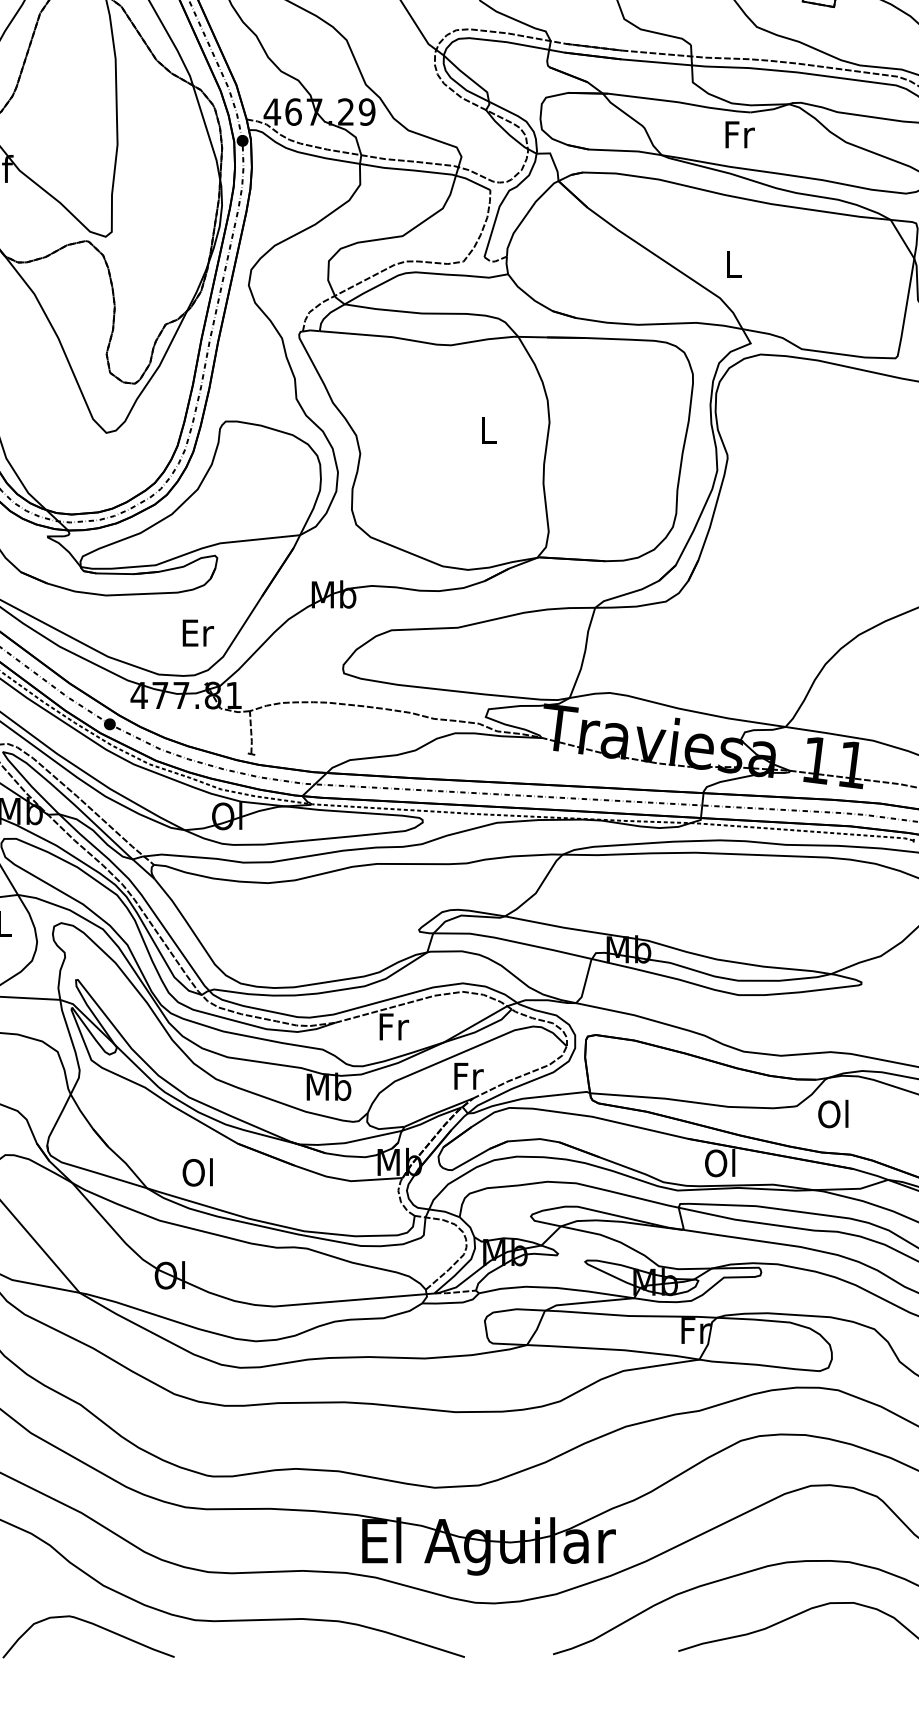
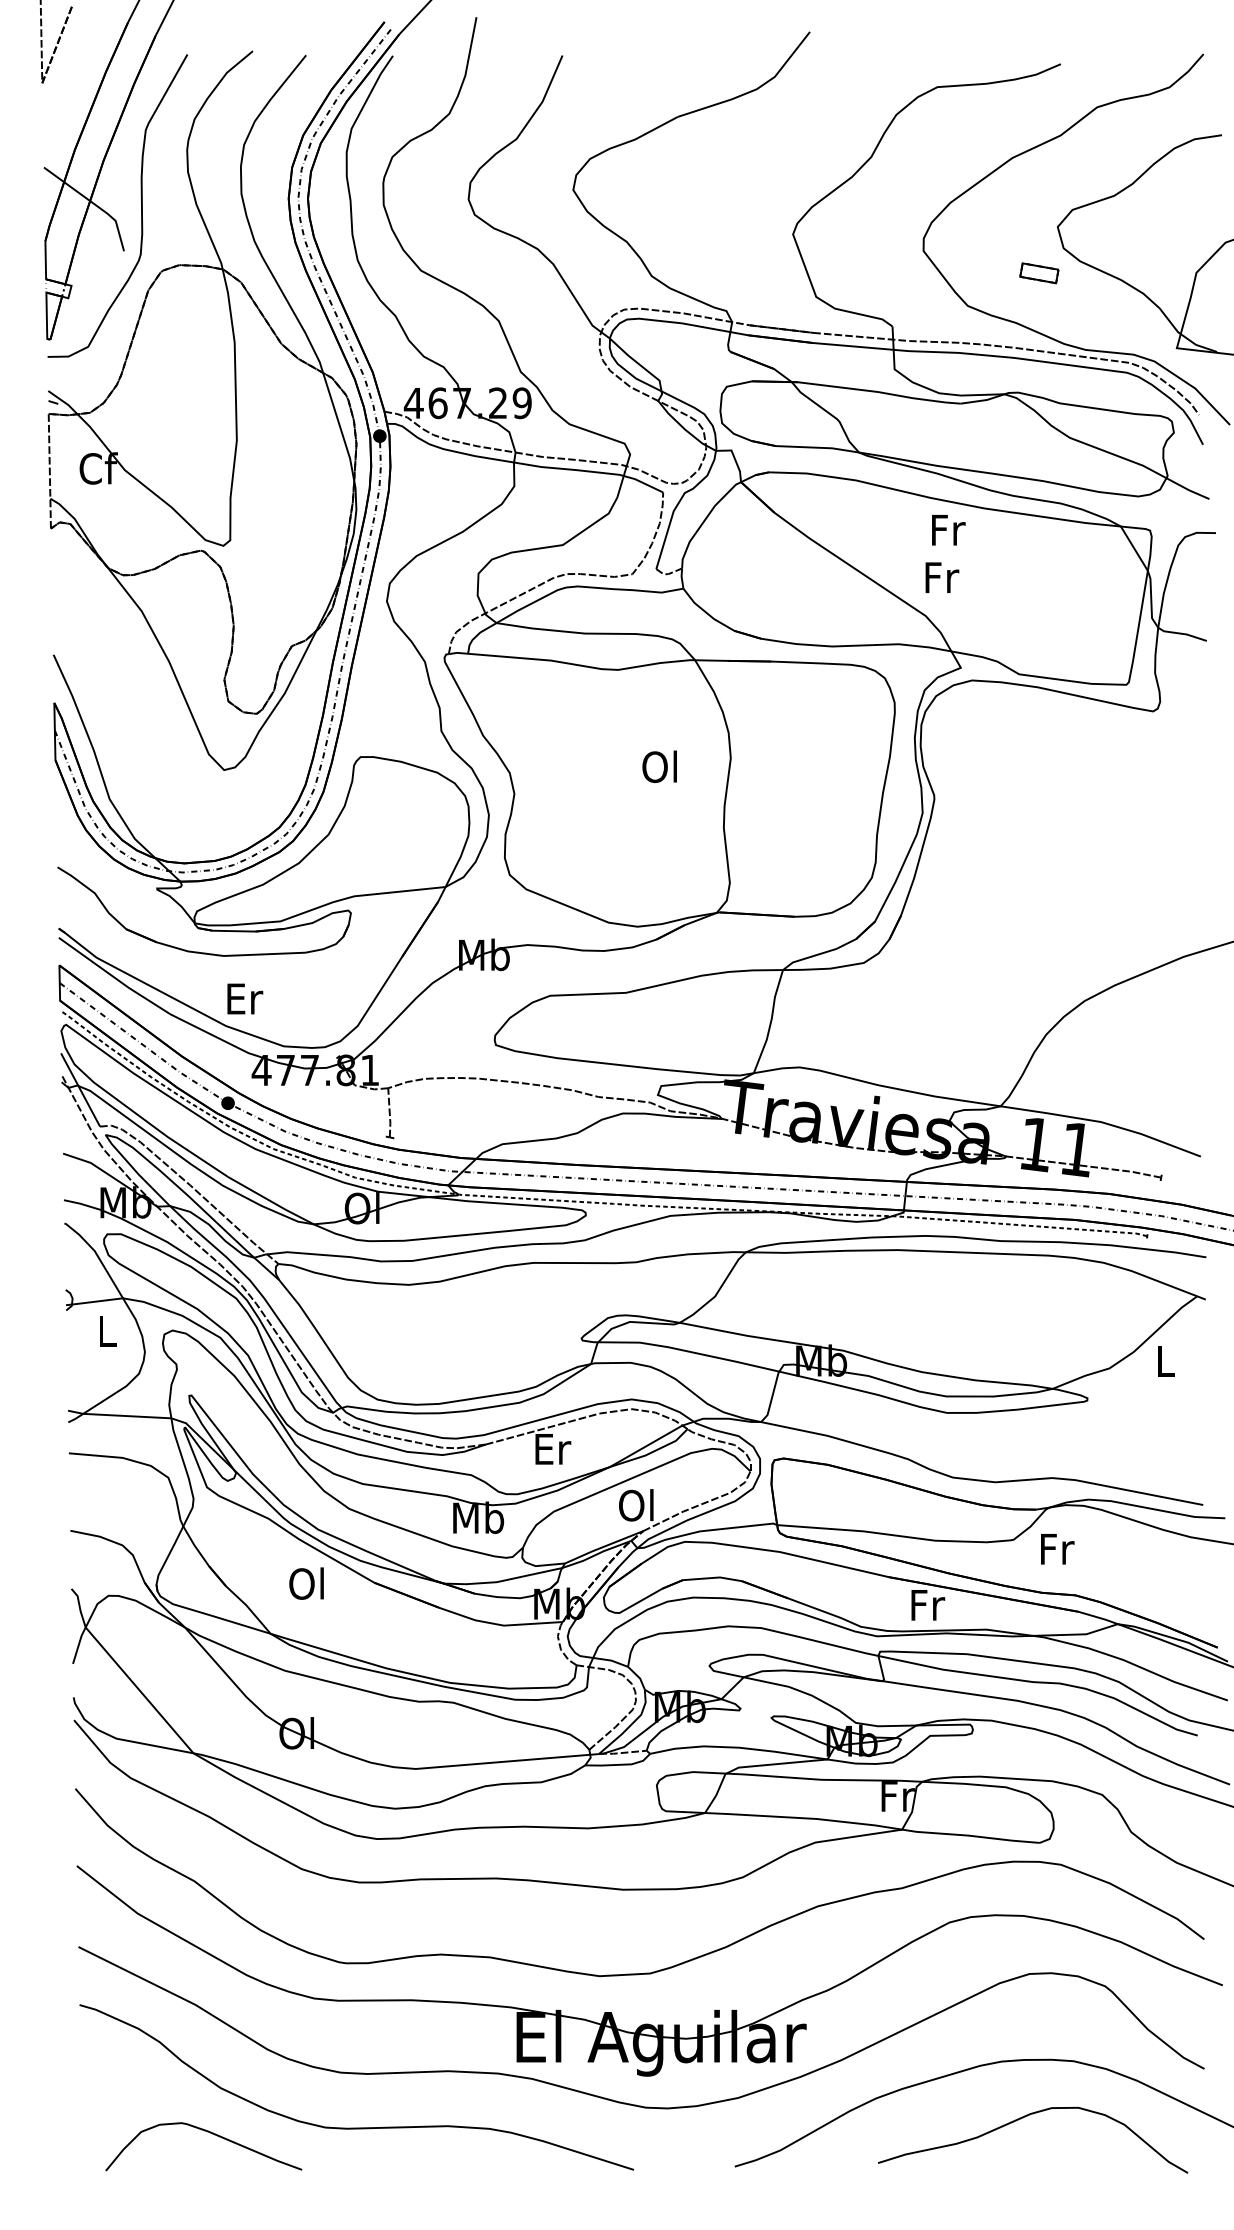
text: (739, 135) -> (948, 530), moved
text: (734, 264) -> (942, 577), L -> Fr
text: (487, 429) -> (659, 766), L -> Ol
text: (198, 632) -> (245, 998), moved
text: (394, 1027) -> (553, 1449), Fr -> Er
text: (467, 1076) -> (637, 1505), Fr -> Ol
text: (834, 1113) -> (1056, 1548), Ol -> Fr
text: (720, 1162) -> (926, 1604), Ol -> Fr
text: (197, 1172) -> (306, 1583), moved

